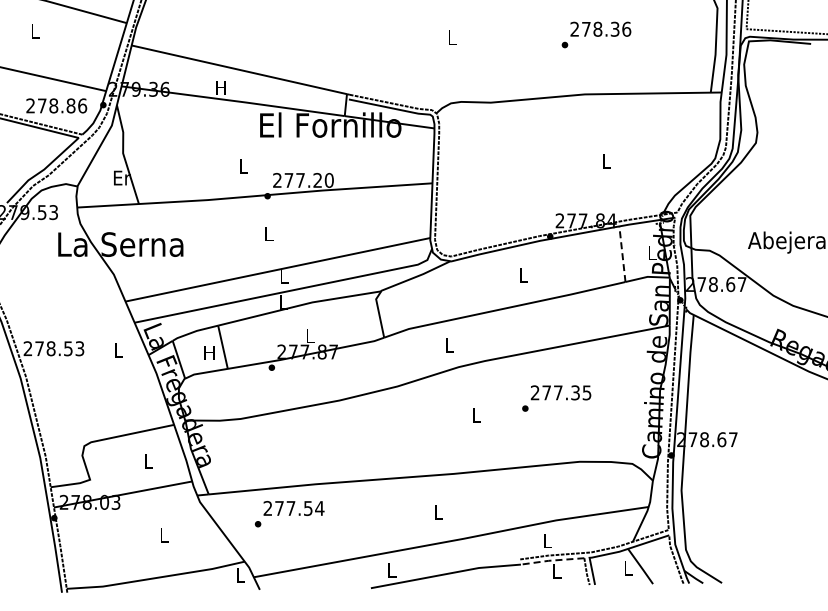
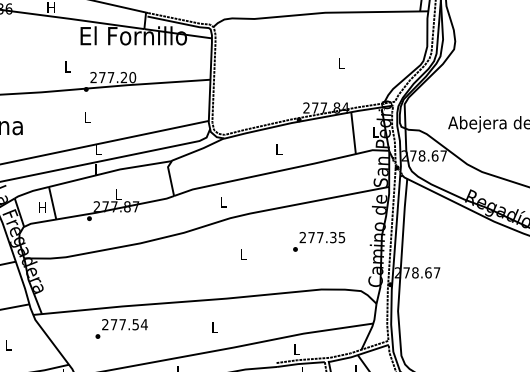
line: (622, 254) -> (353, 133), dashed -> solid
text: (556, 398) -> (318, 241), moved
text: (289, 514) -> (121, 329), moved
line: (551, 560) -> (300, 363), dashed -> solid

